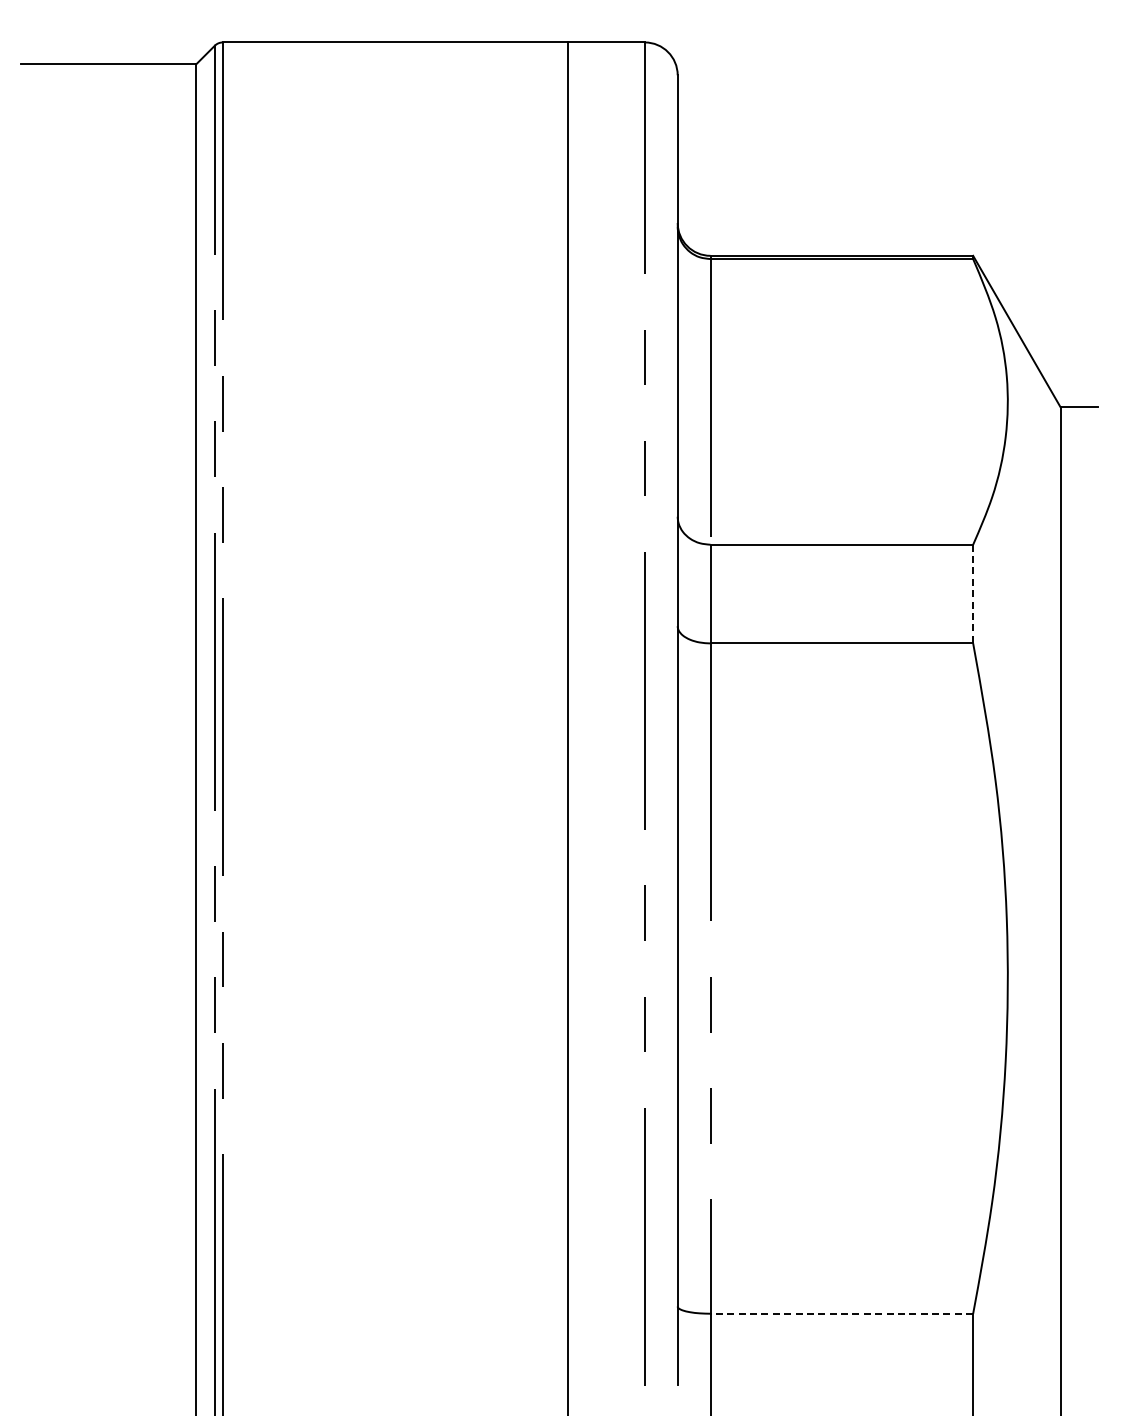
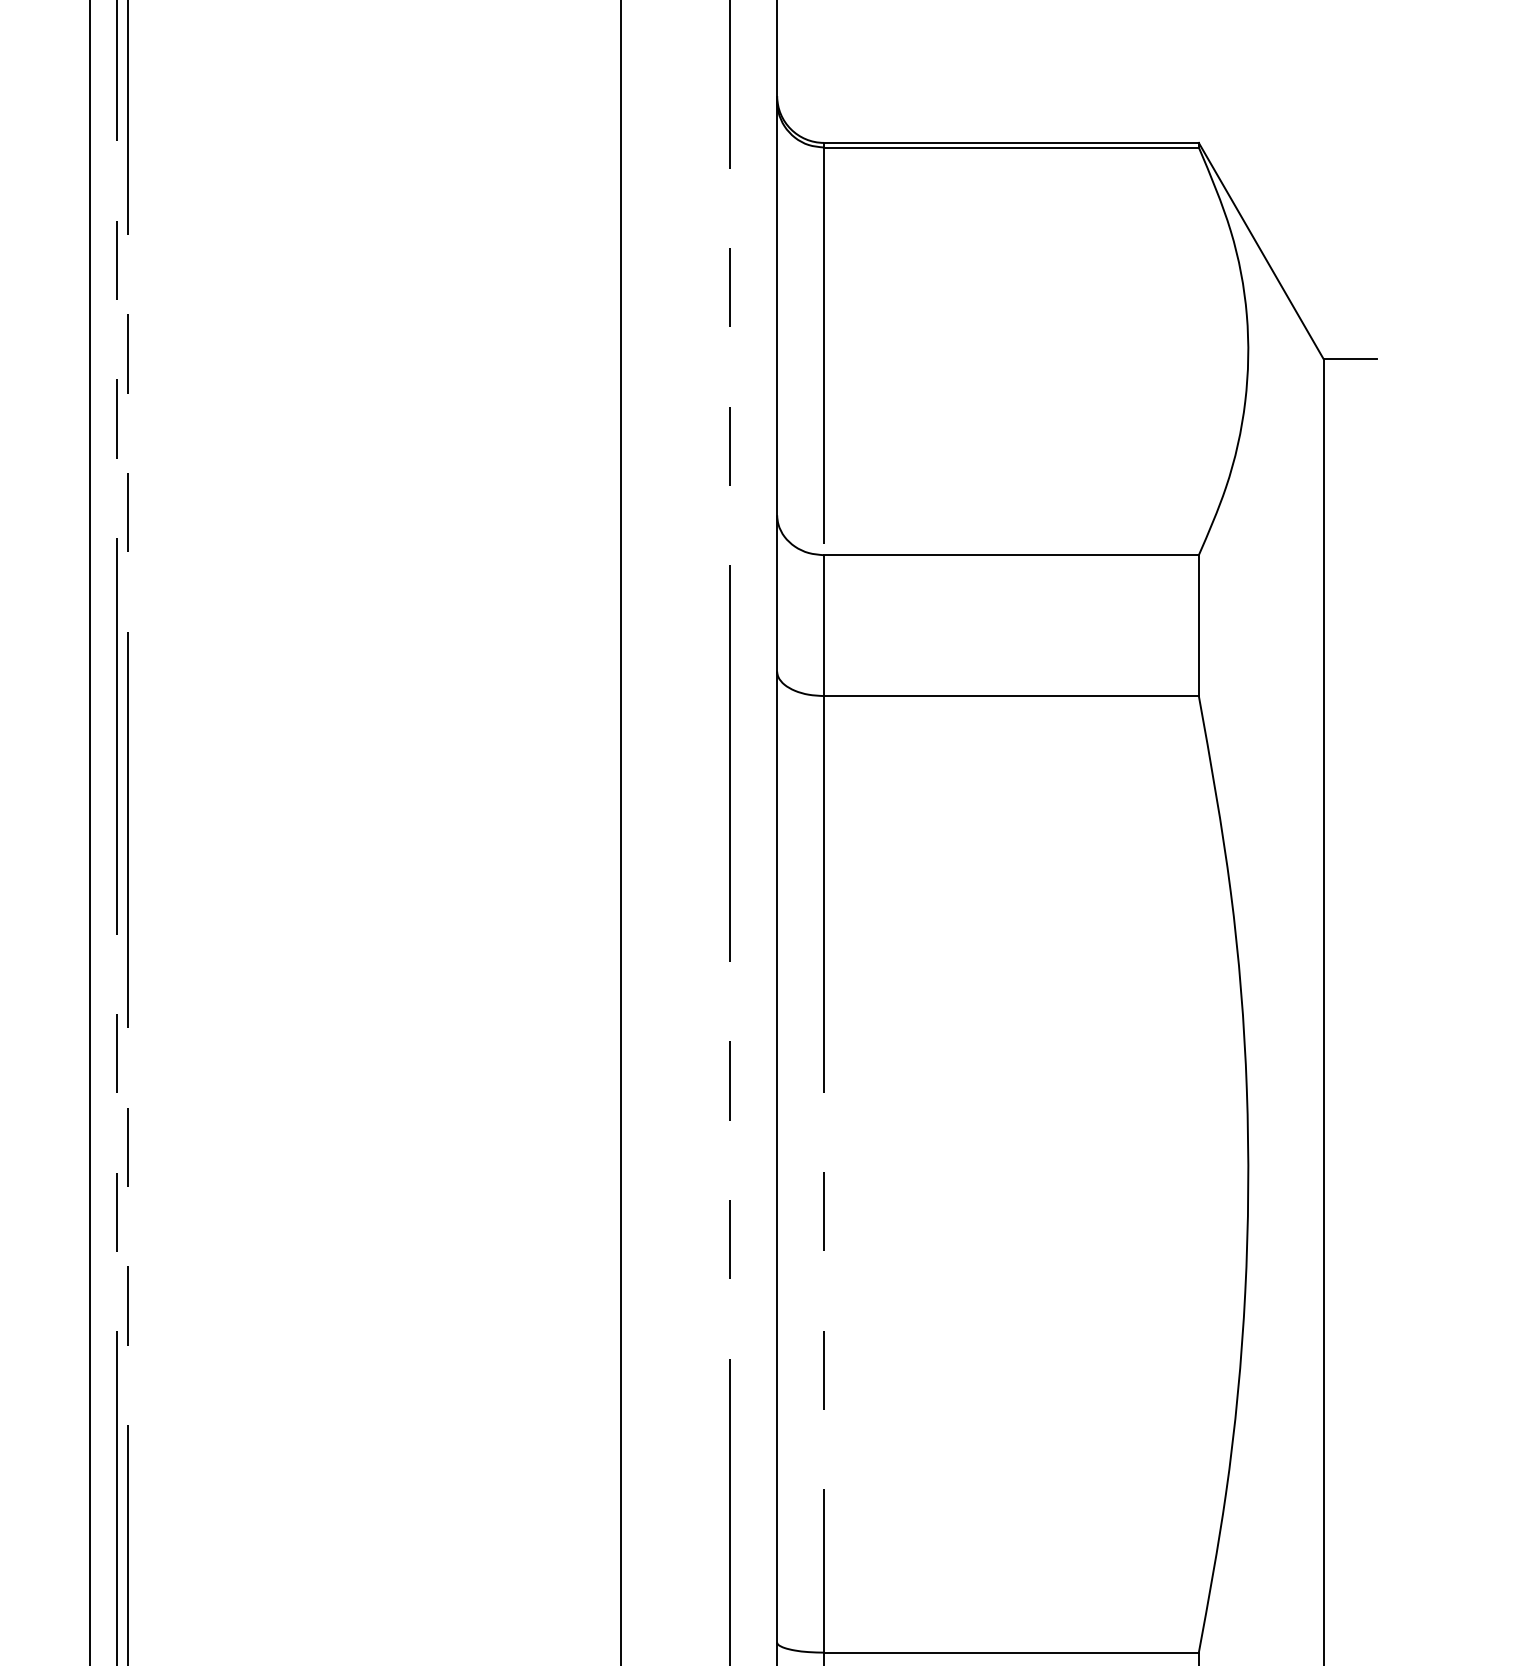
line: (973, 594) -> (1199, 626), dashed -> solid
line: (841, 1313) -> (1010, 1652), dashed -> solid

